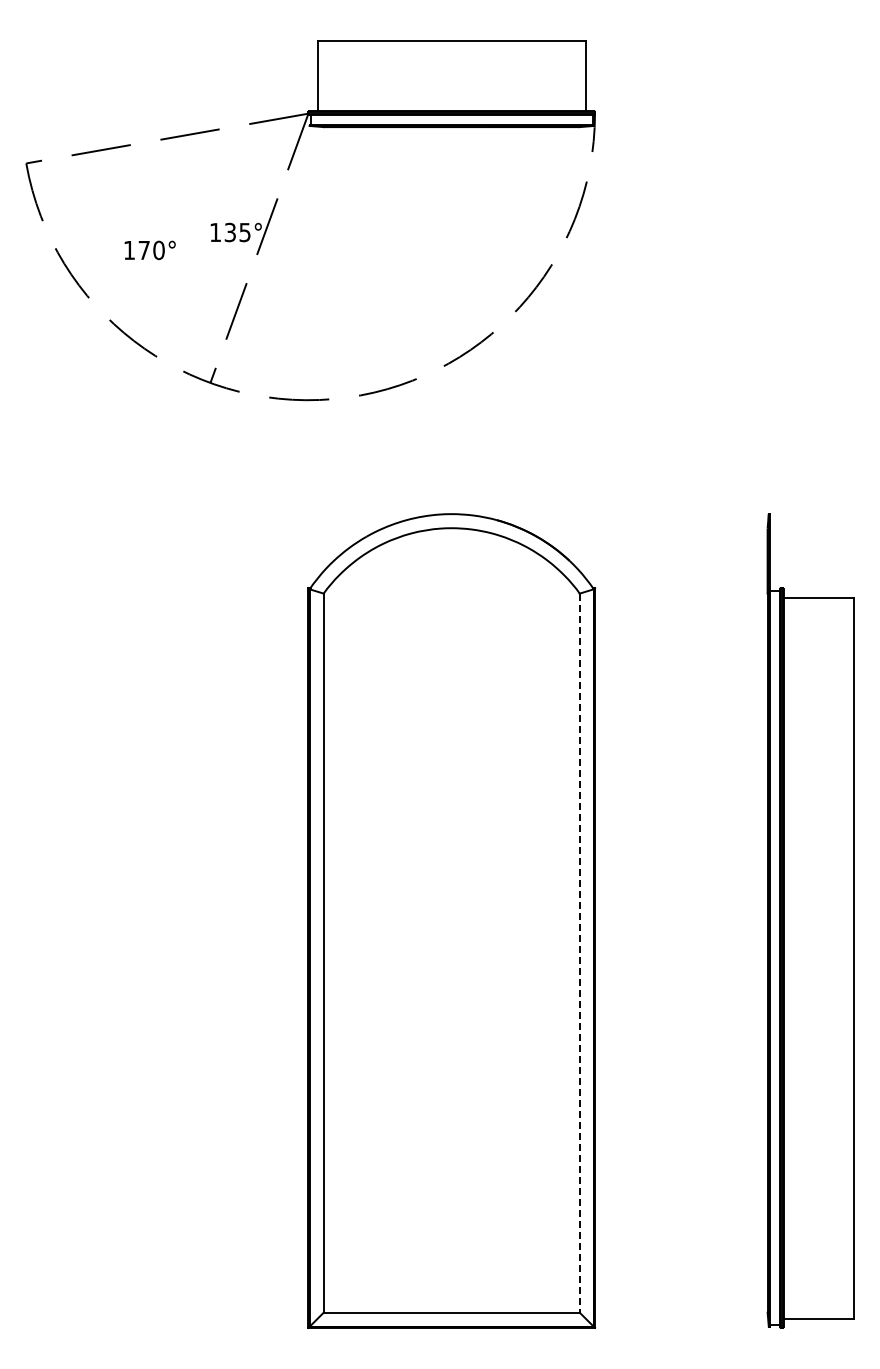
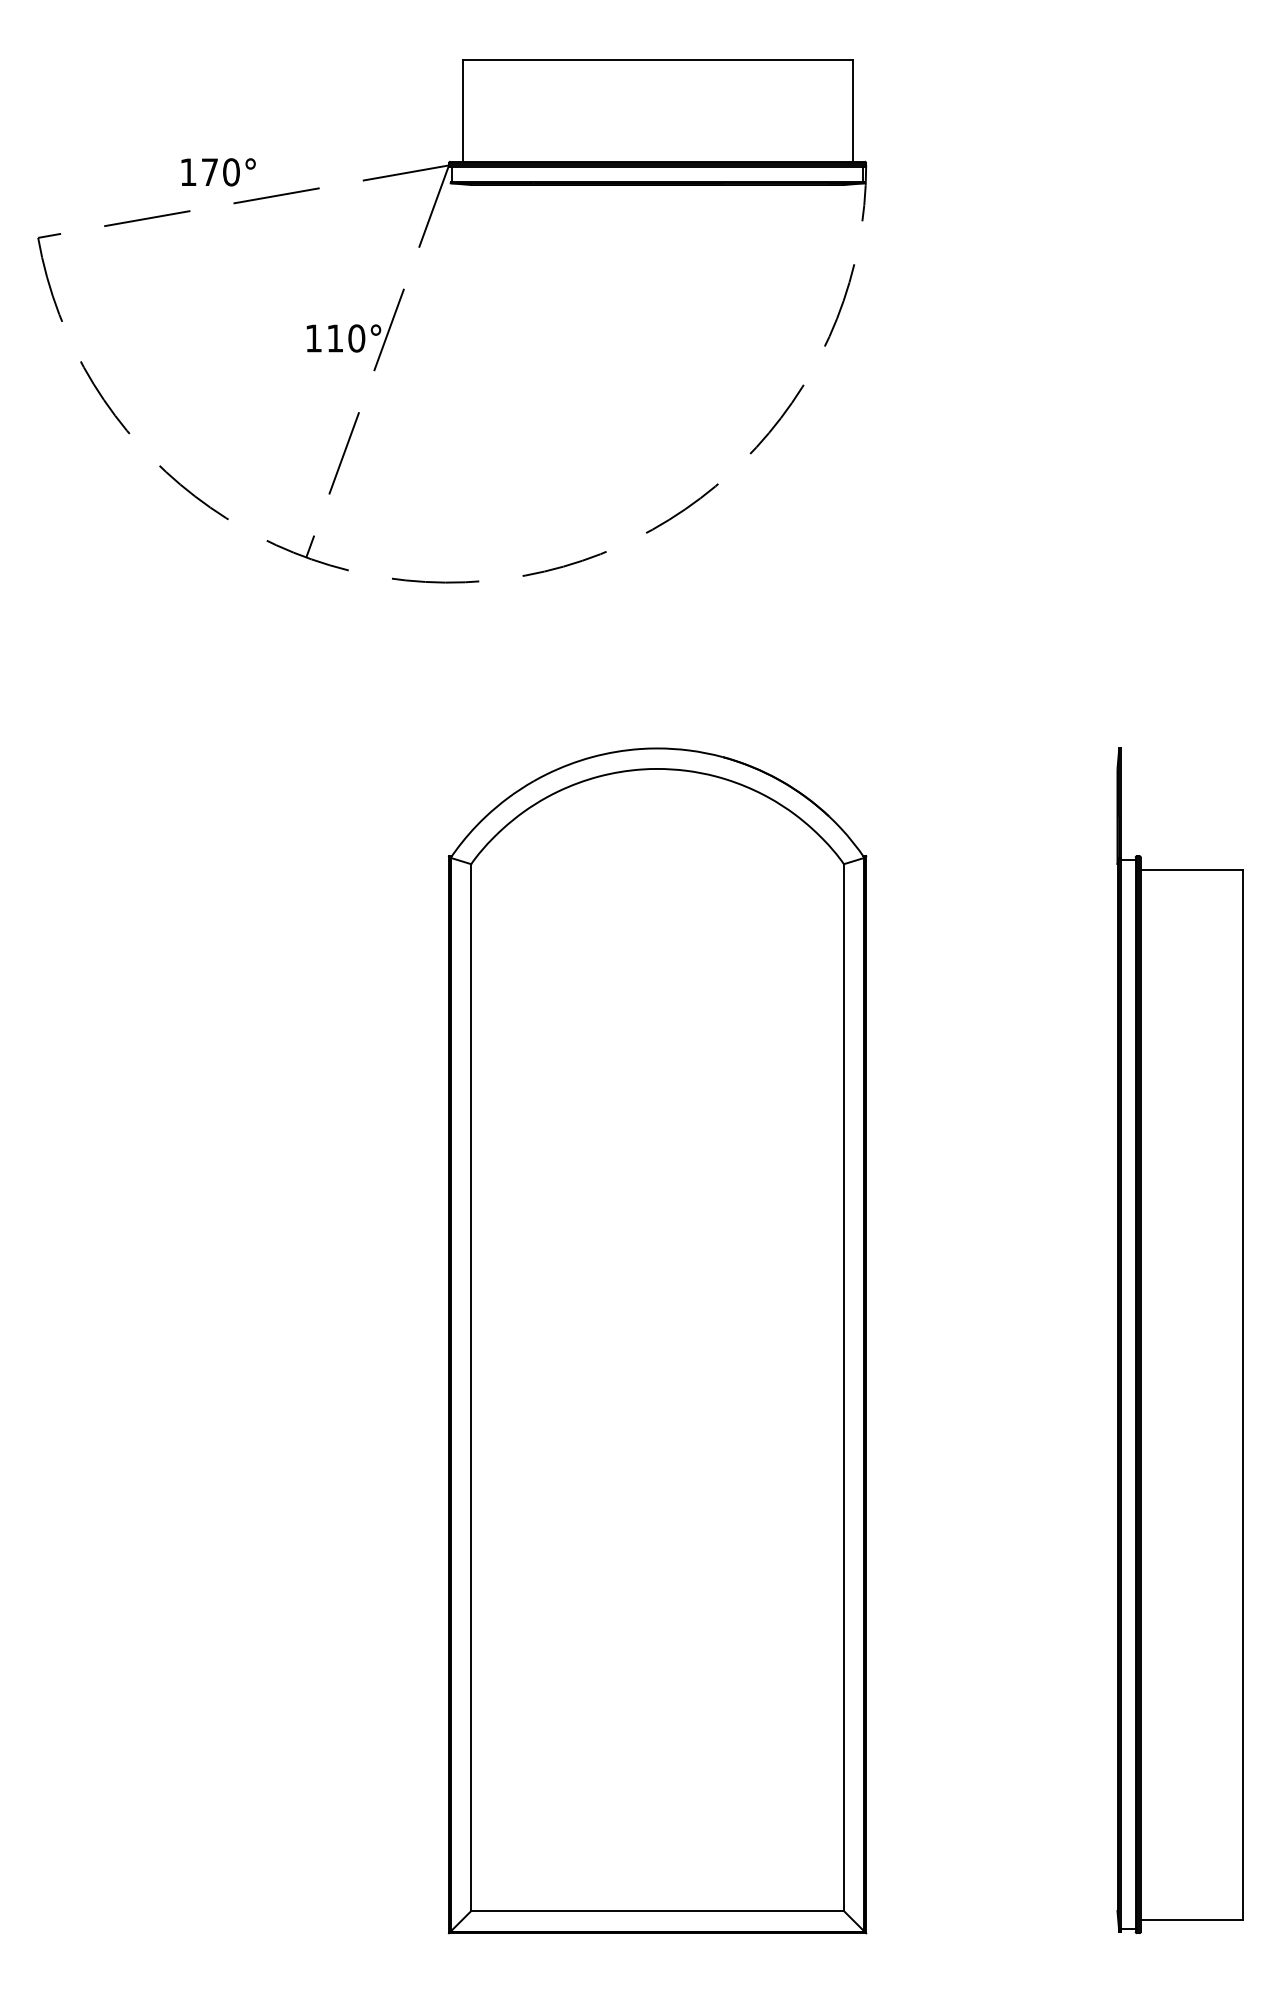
text: (237, 232) -> (345, 338), 135° -> 110°
text: (149, 250) -> (217, 172), moved
line: (579, 953) -> (843, 1388), dashed -> solid

